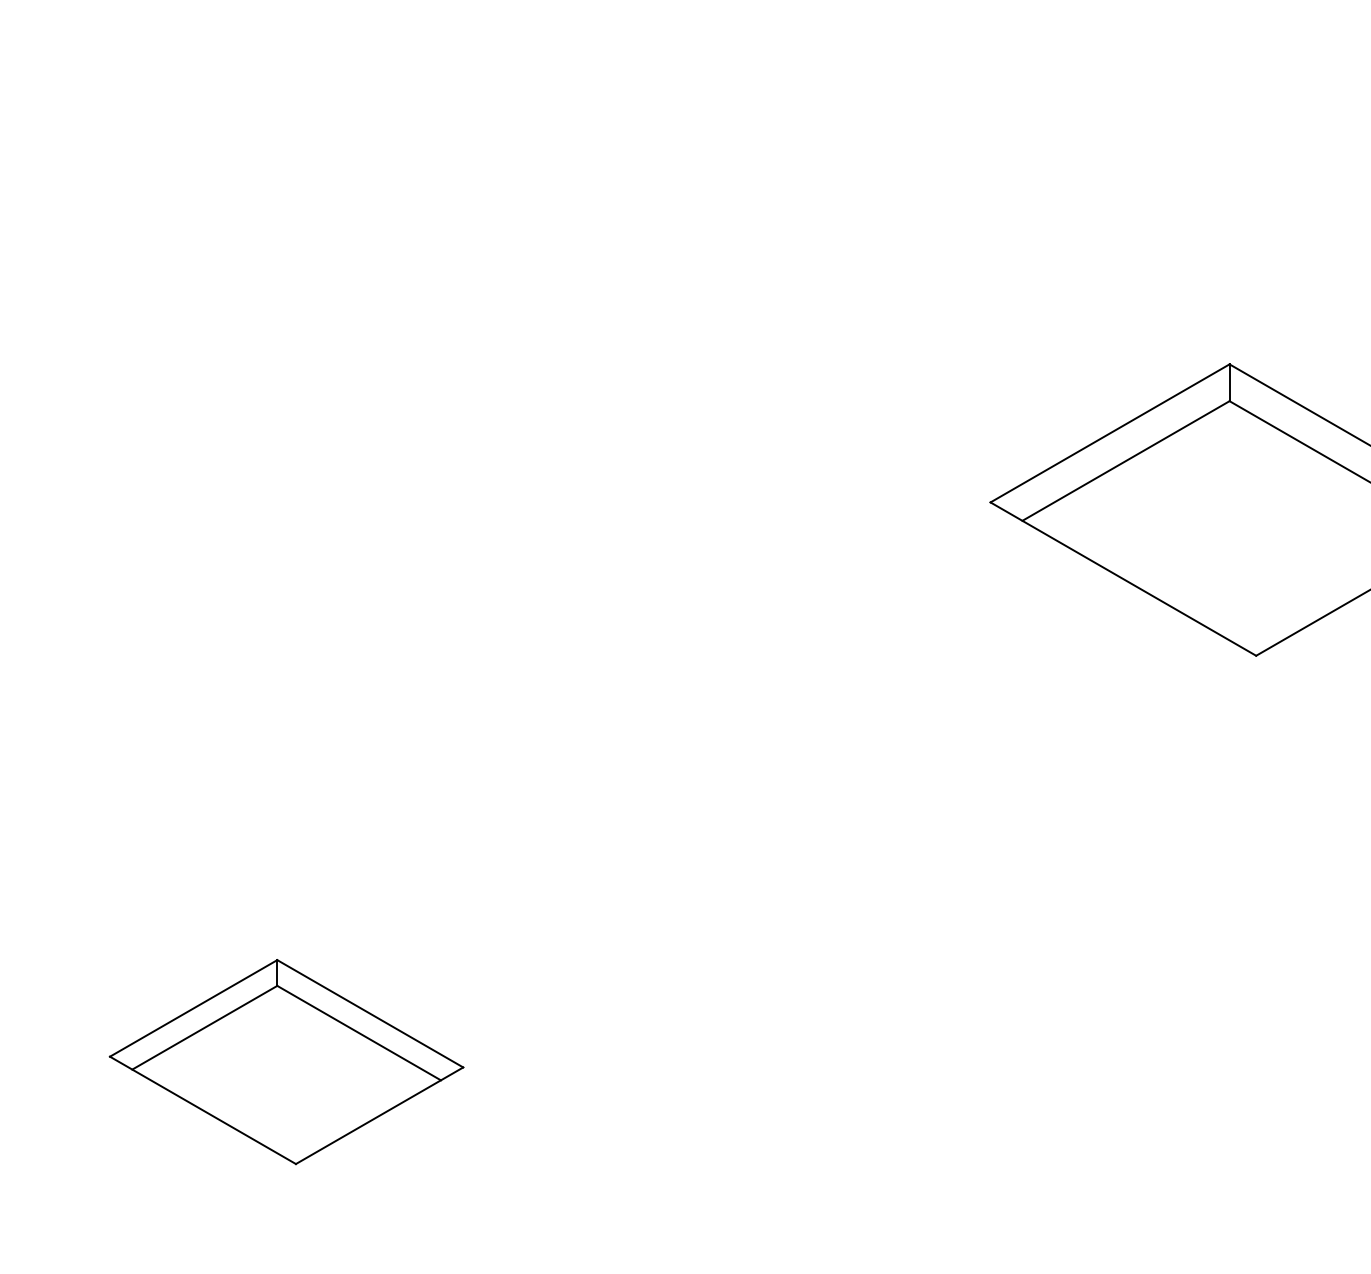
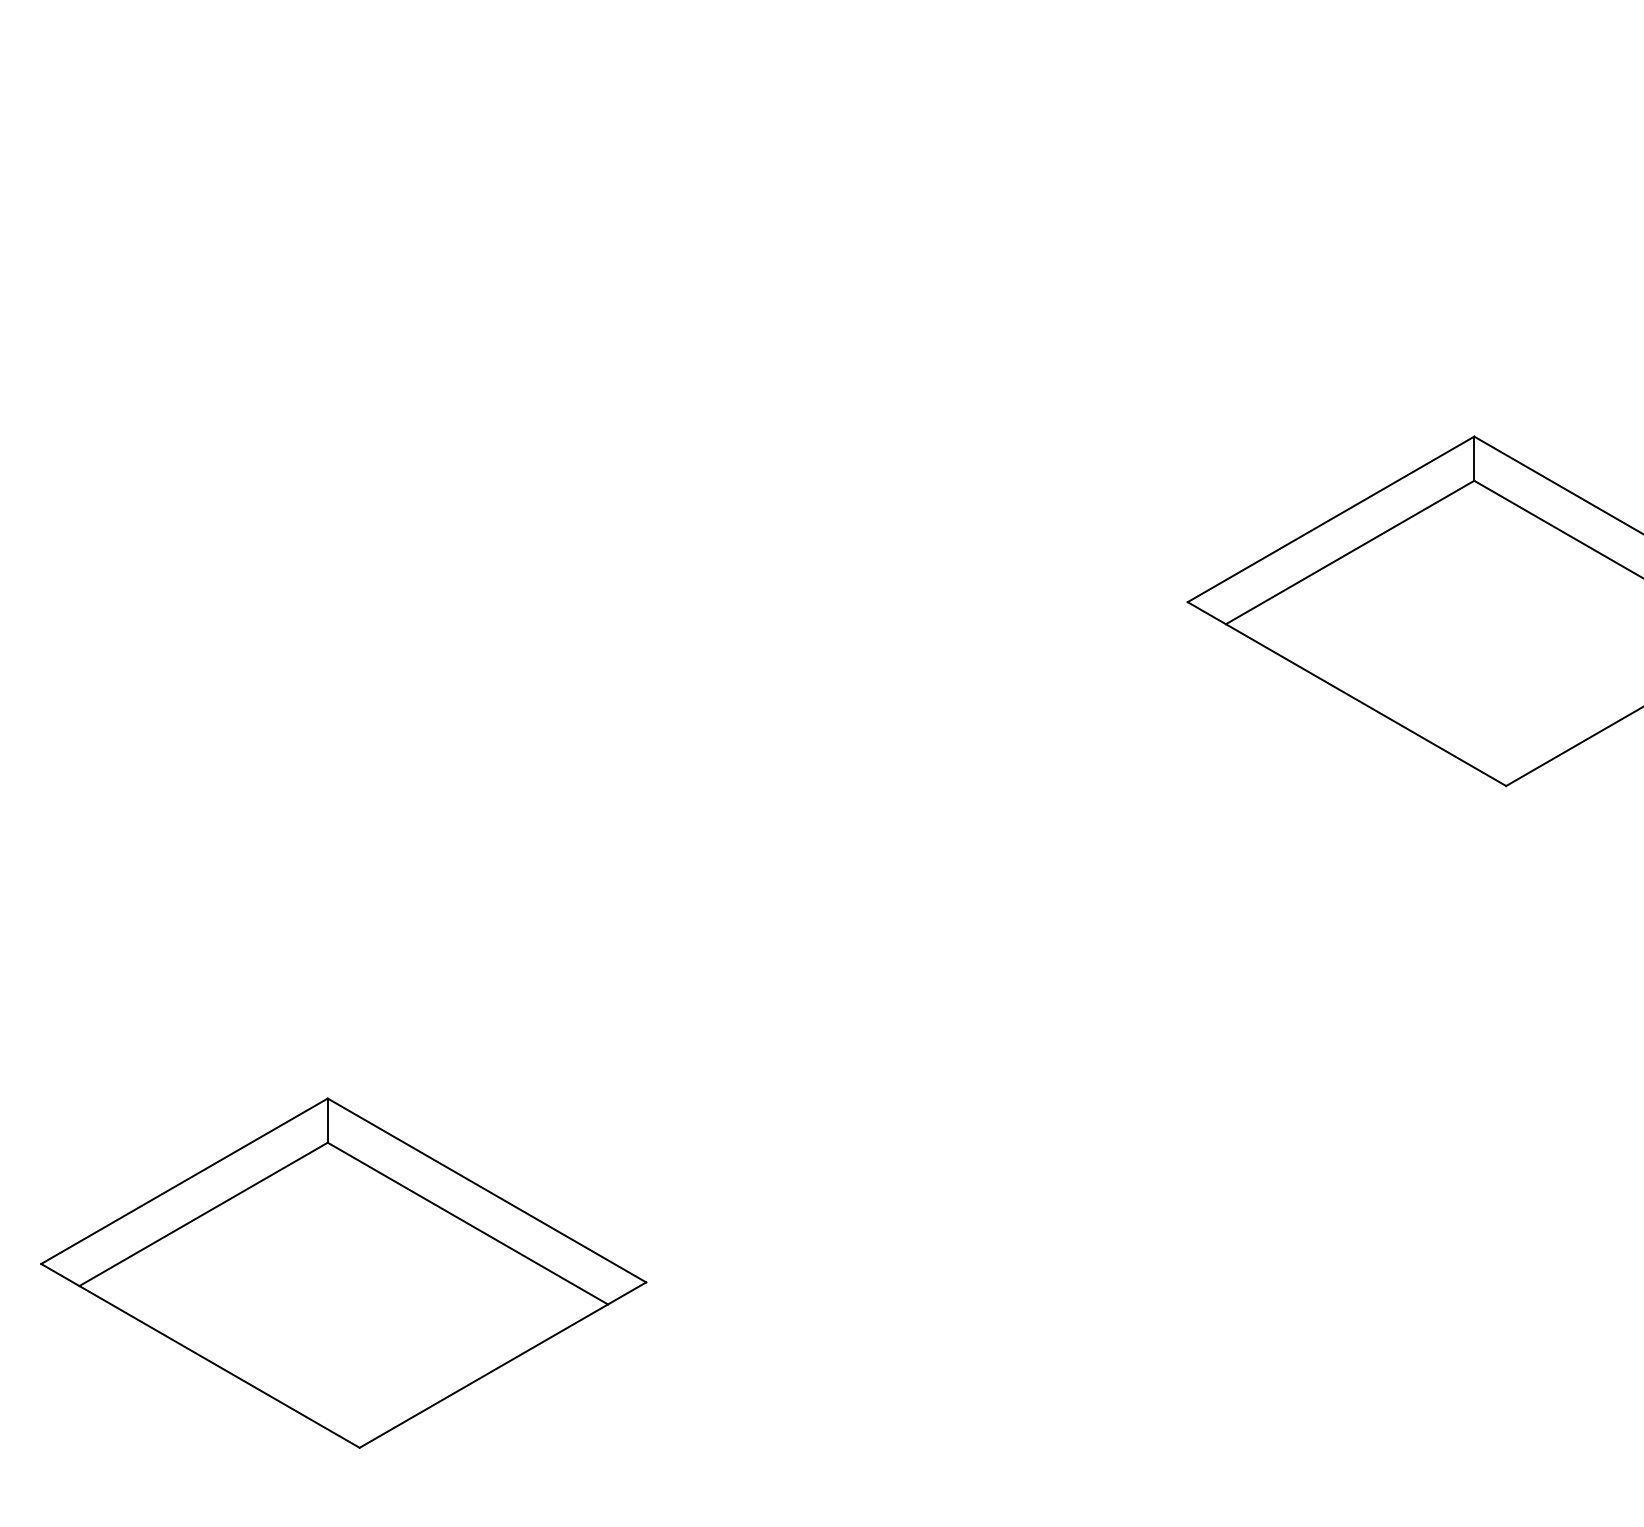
part: (286, 1061) -> (343, 1272), size x1.43

